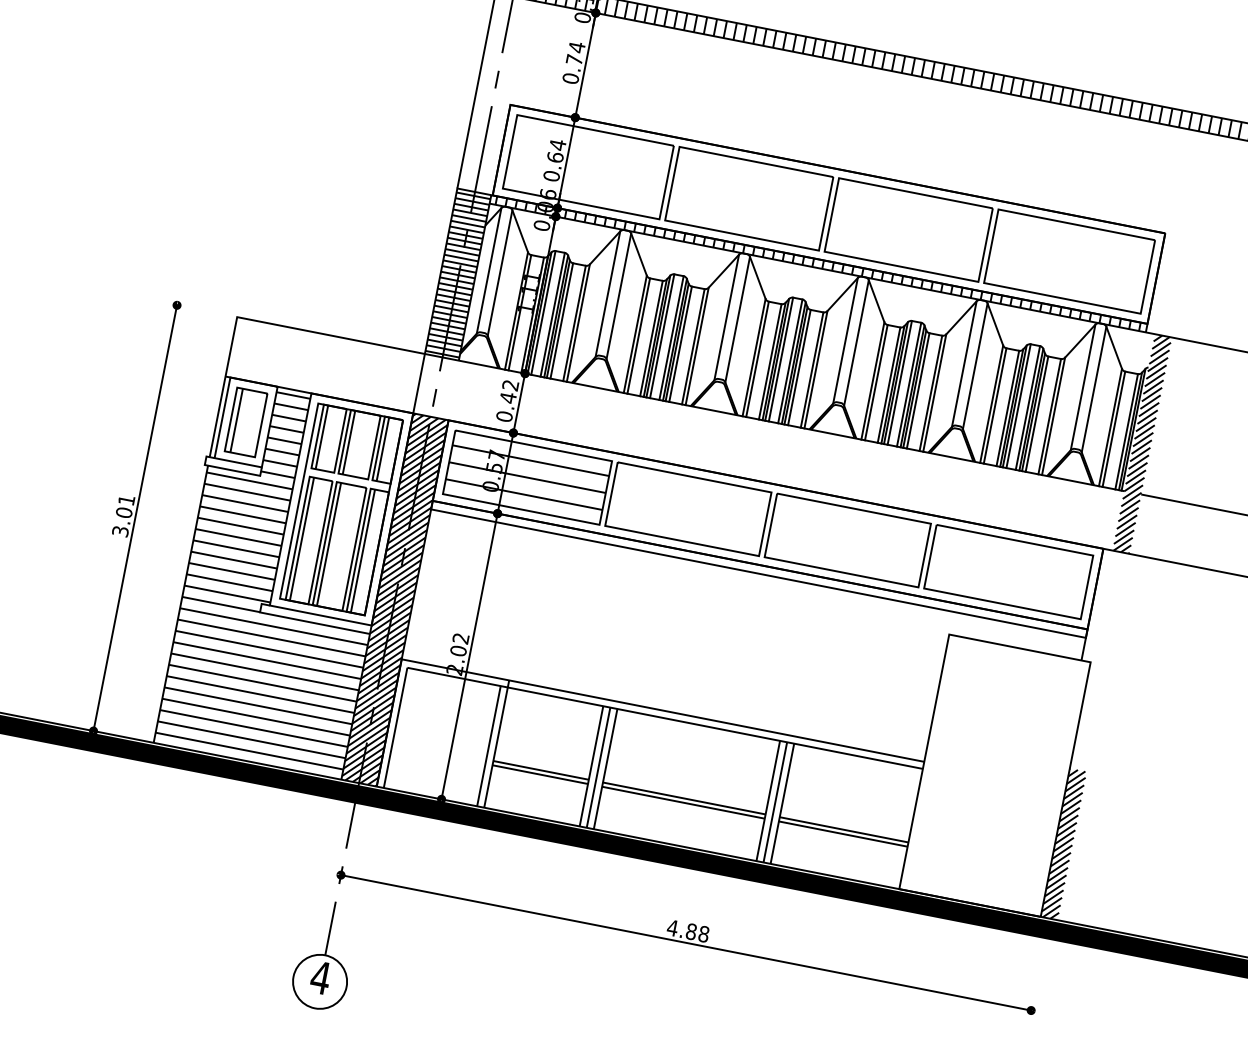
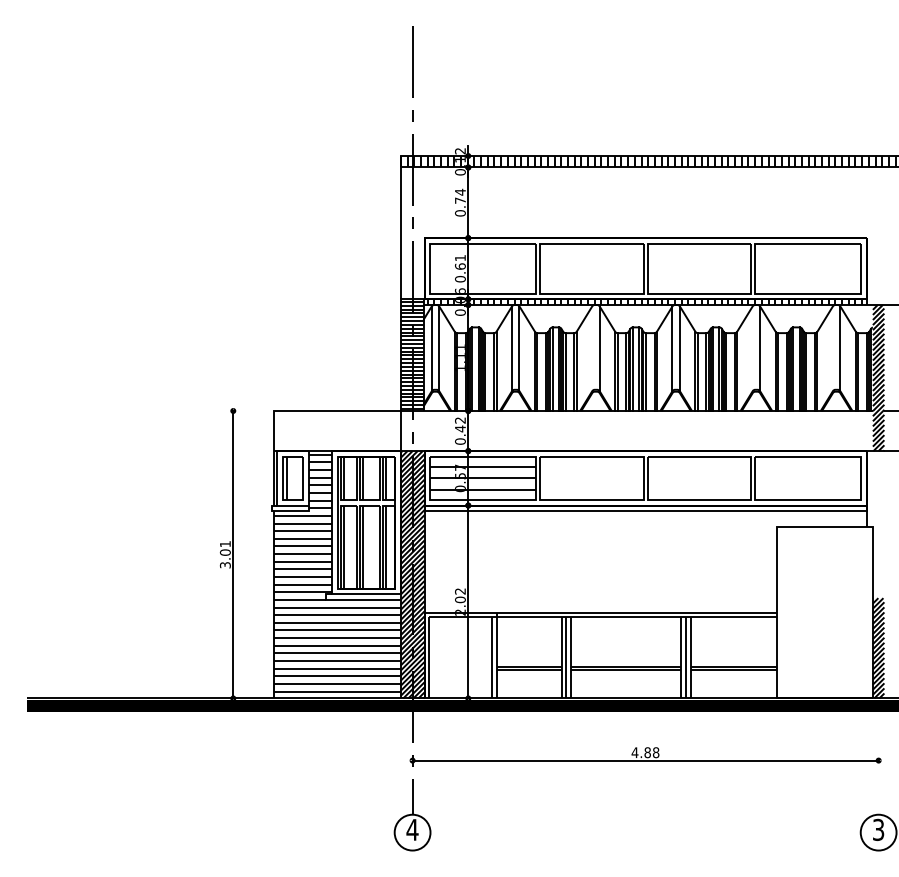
text: (558, 144) -> (460, 257), 0.64 -> 0.61
line: (727, 317) -> (592, 348), removed
line: (964, 363) -> (752, 348), removed
line: (1082, 386) -> (832, 348), removed

